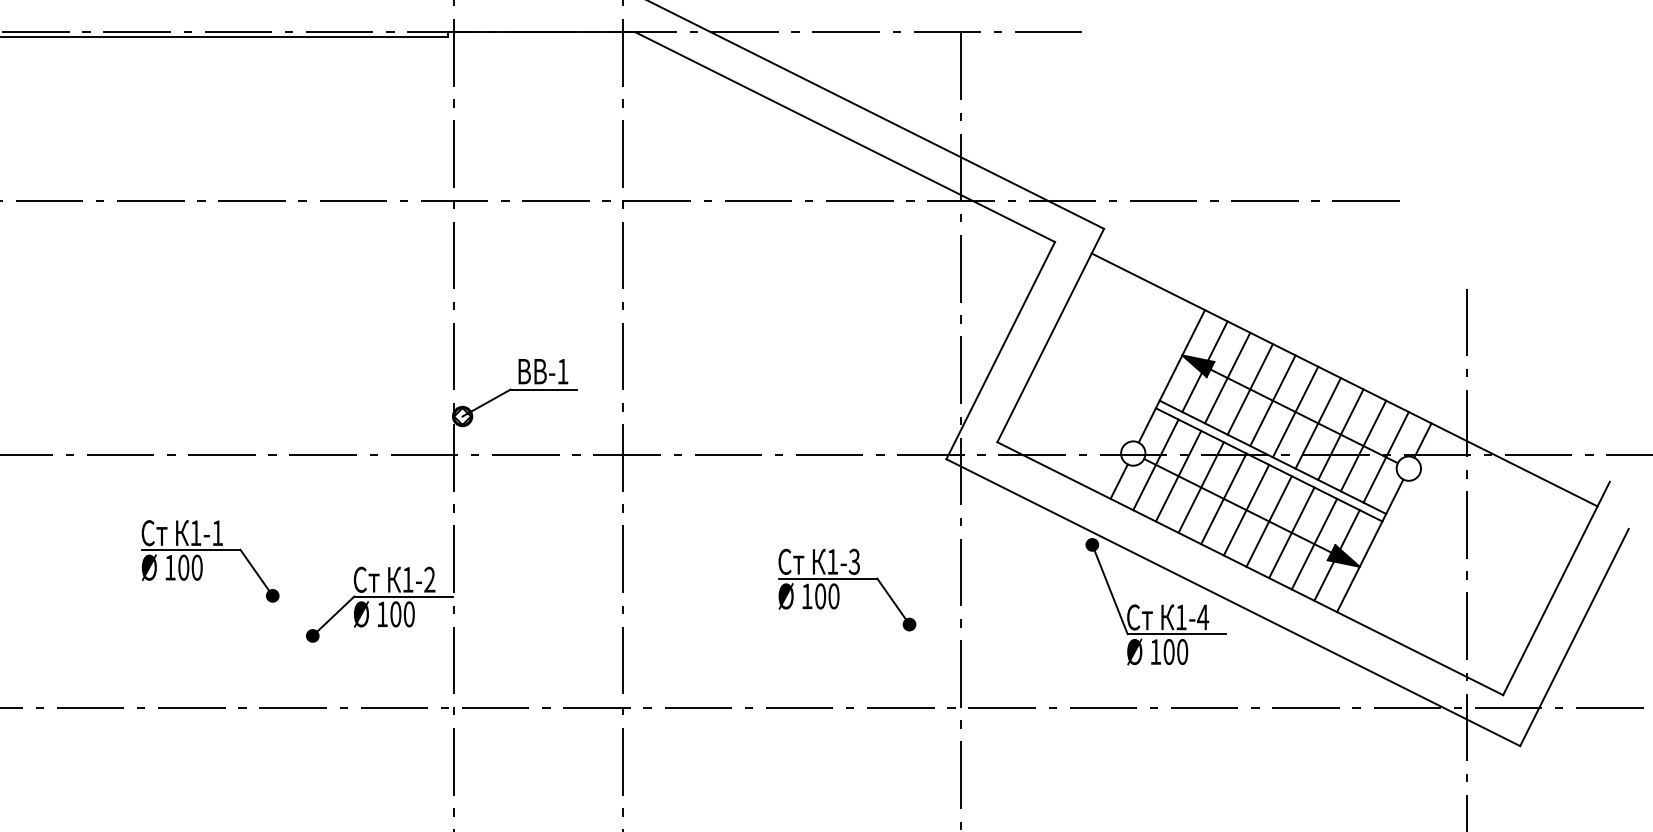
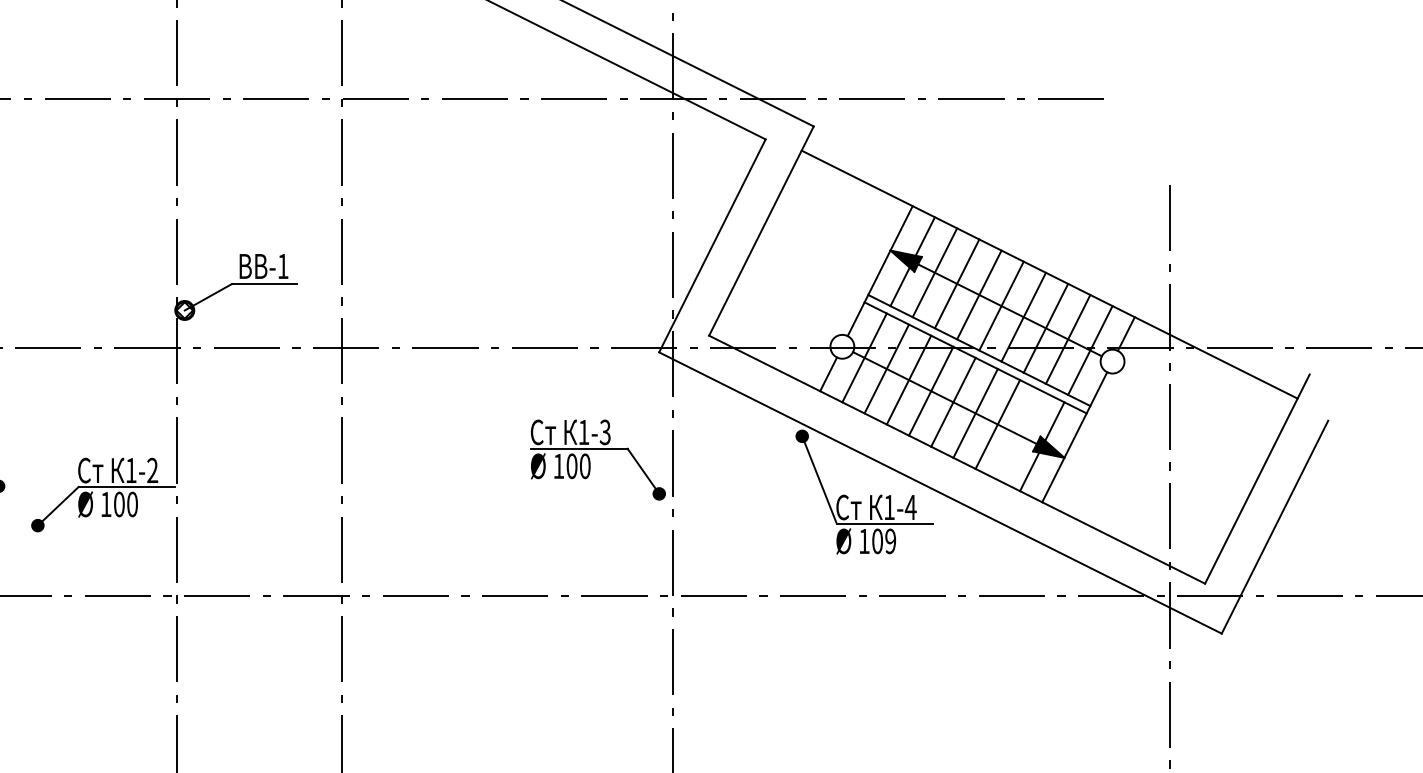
line: (1314, 543) -> (1020, 434), removed
part: (839, 591) -> (590, 461), moved
text: (1182, 652) -> (890, 541), 100 -> 109

